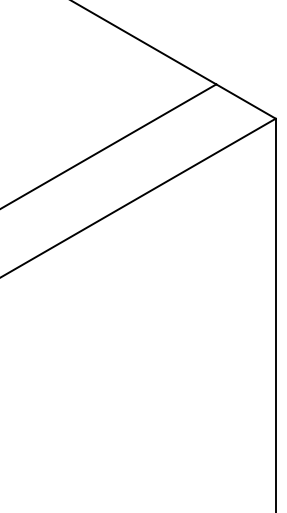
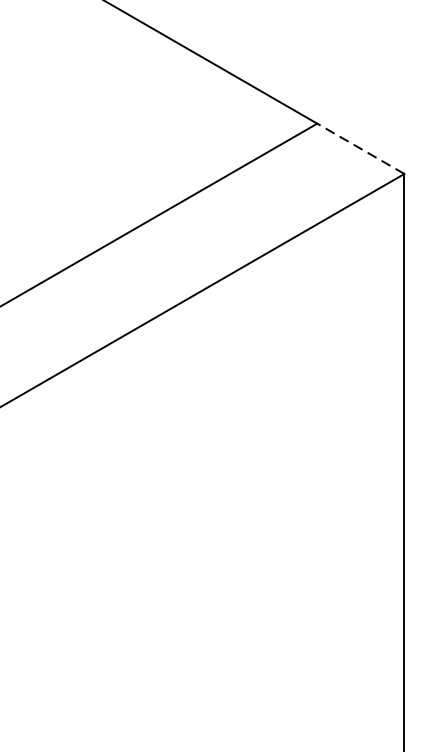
line: (245, 101) -> (360, 148), solid -> dashed

